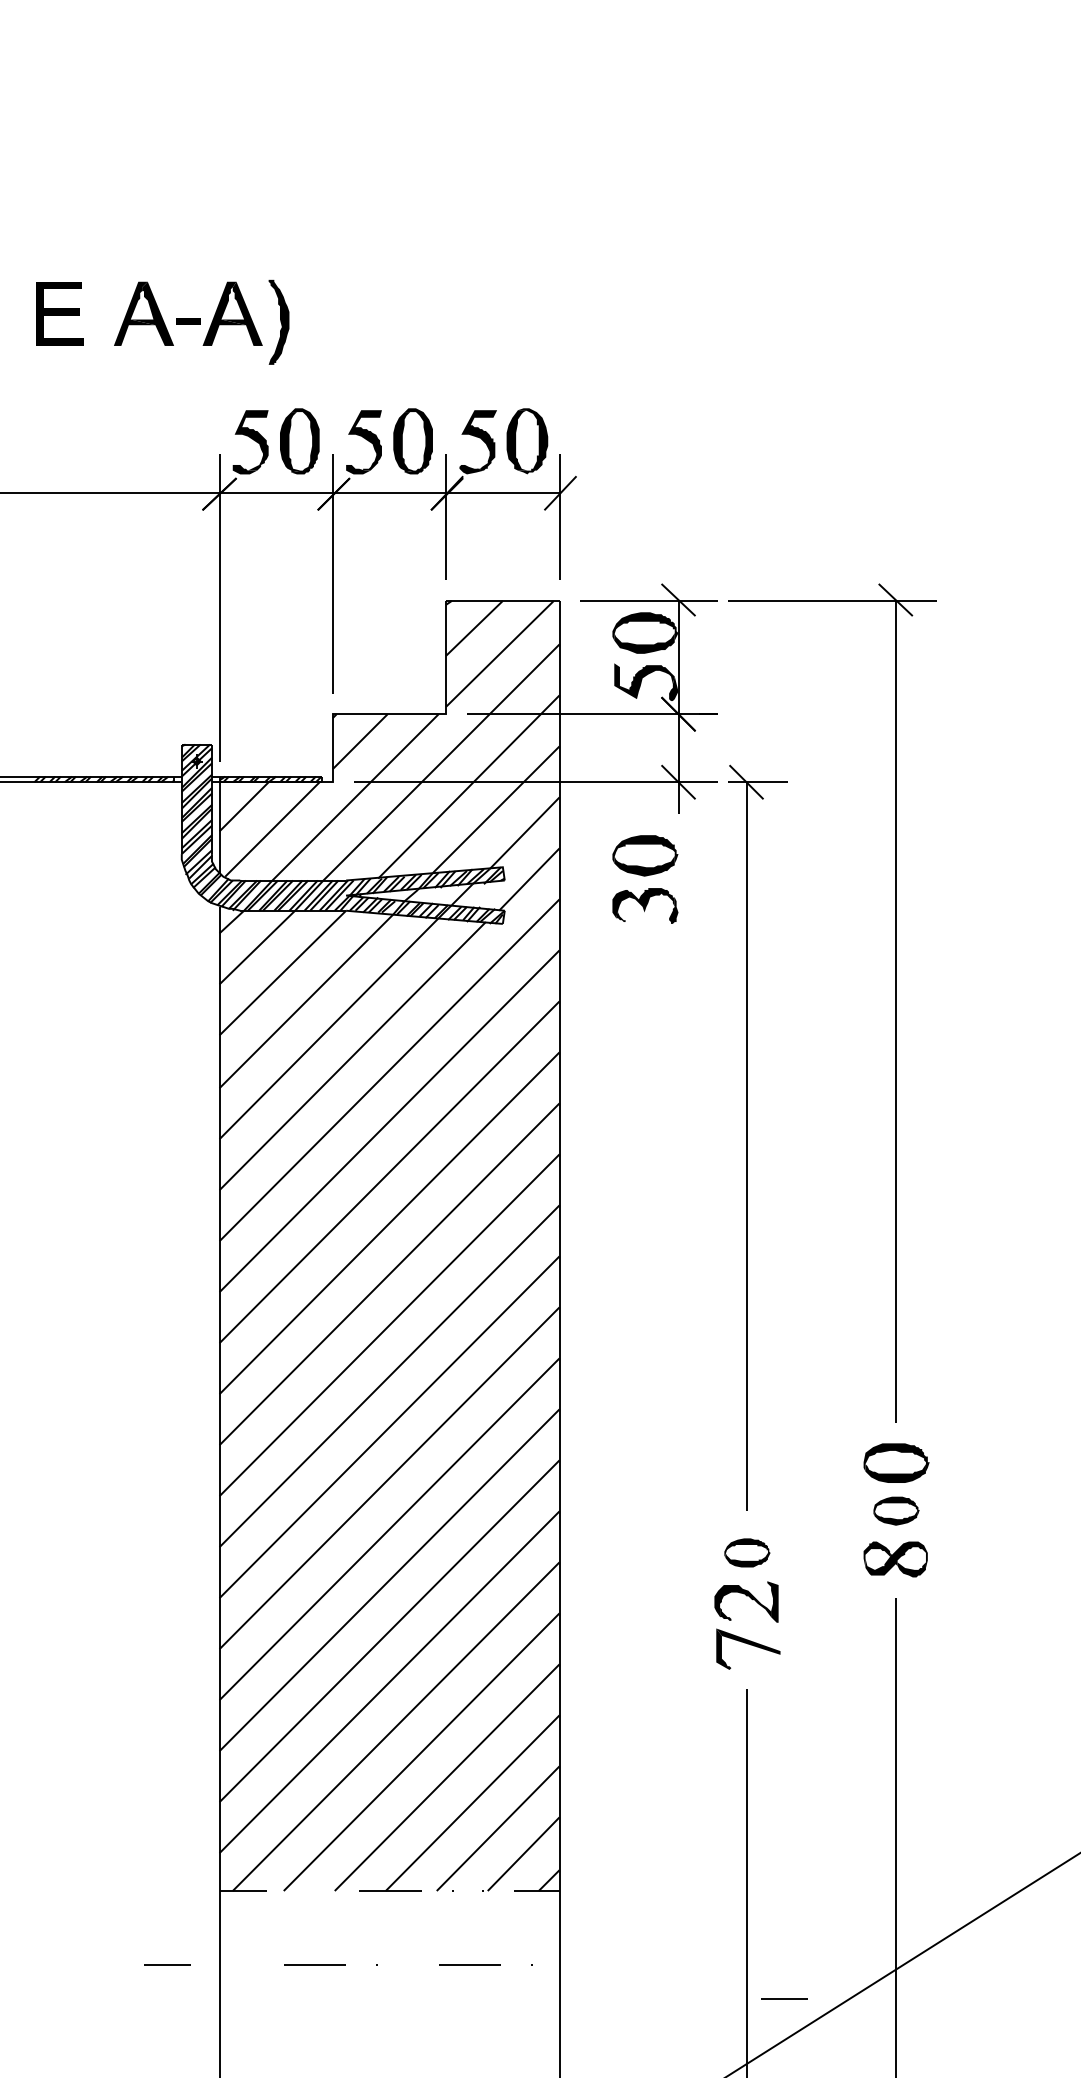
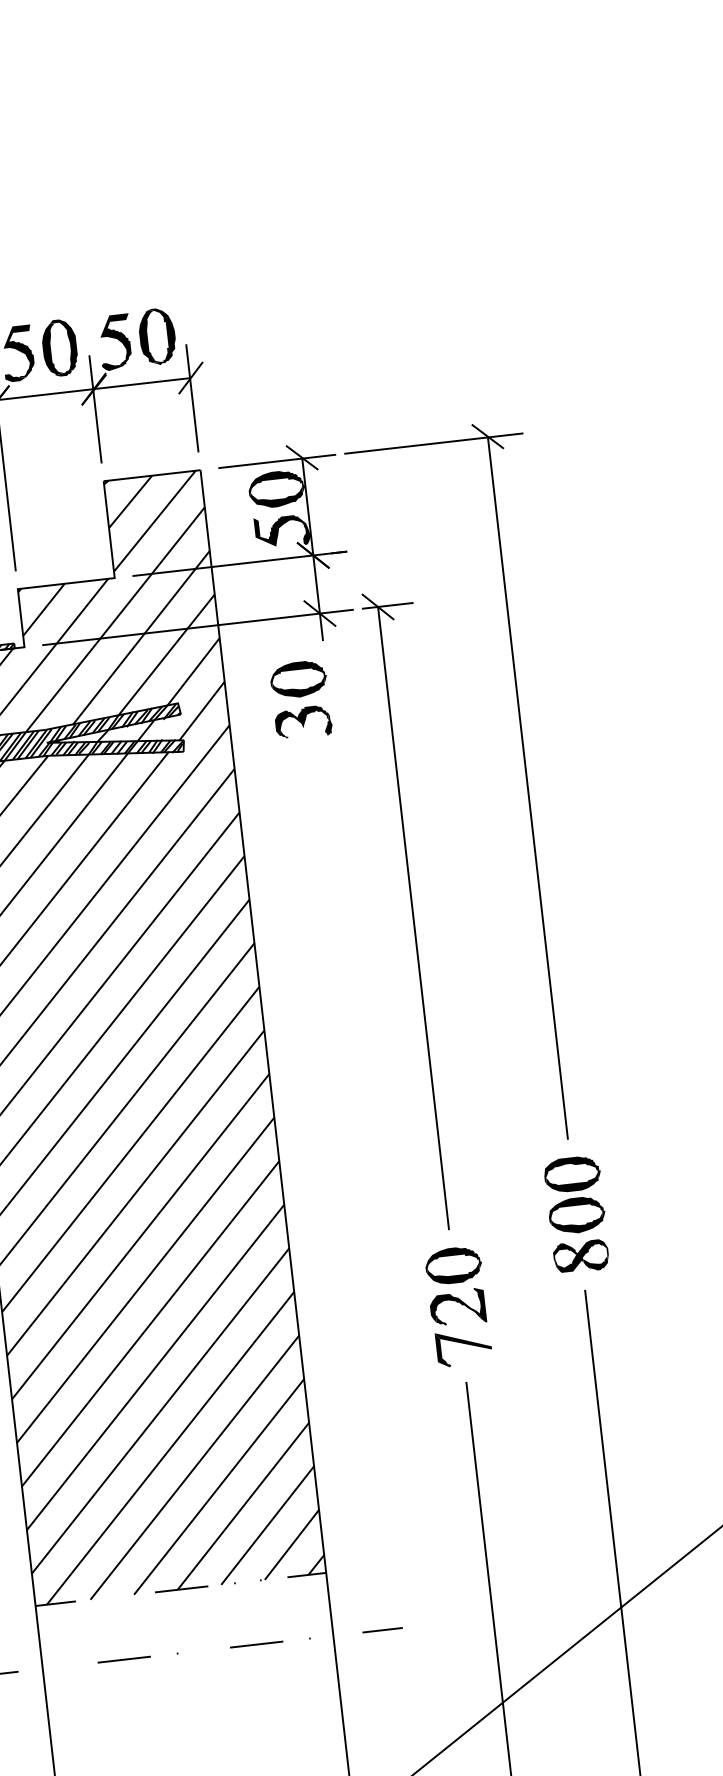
part: (896, 1510) -> (577, 1214), size x1.43
part: (747, 1552) -> (453, 1265), size x1.43
line: (784, 1998) -> (382, 1630), moved

